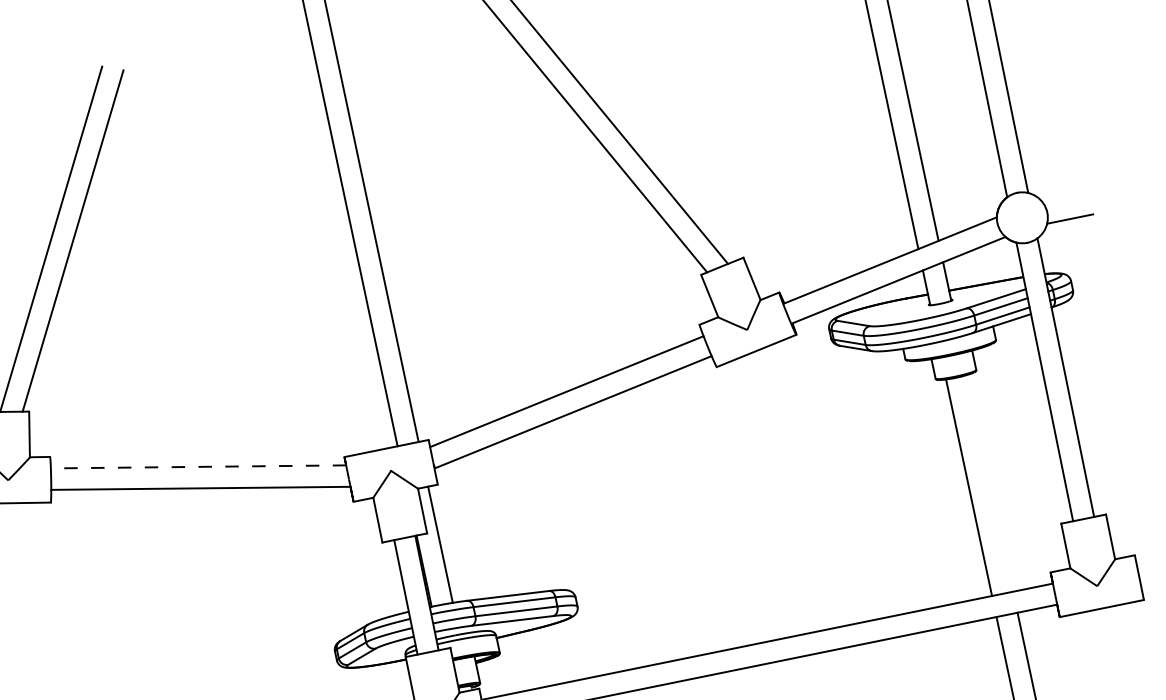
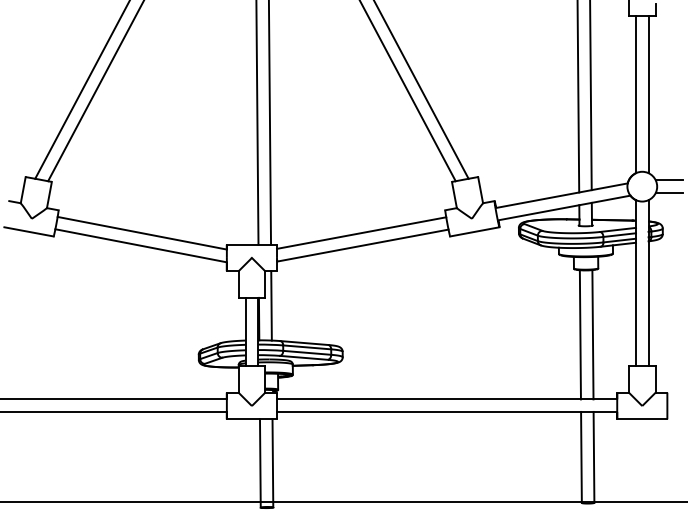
line: (1065, 198) -> (669, 180), added
line: (197, 467) -> (141, 233), dashed -> solid
line: (989, 483) -> (592, 334), added

